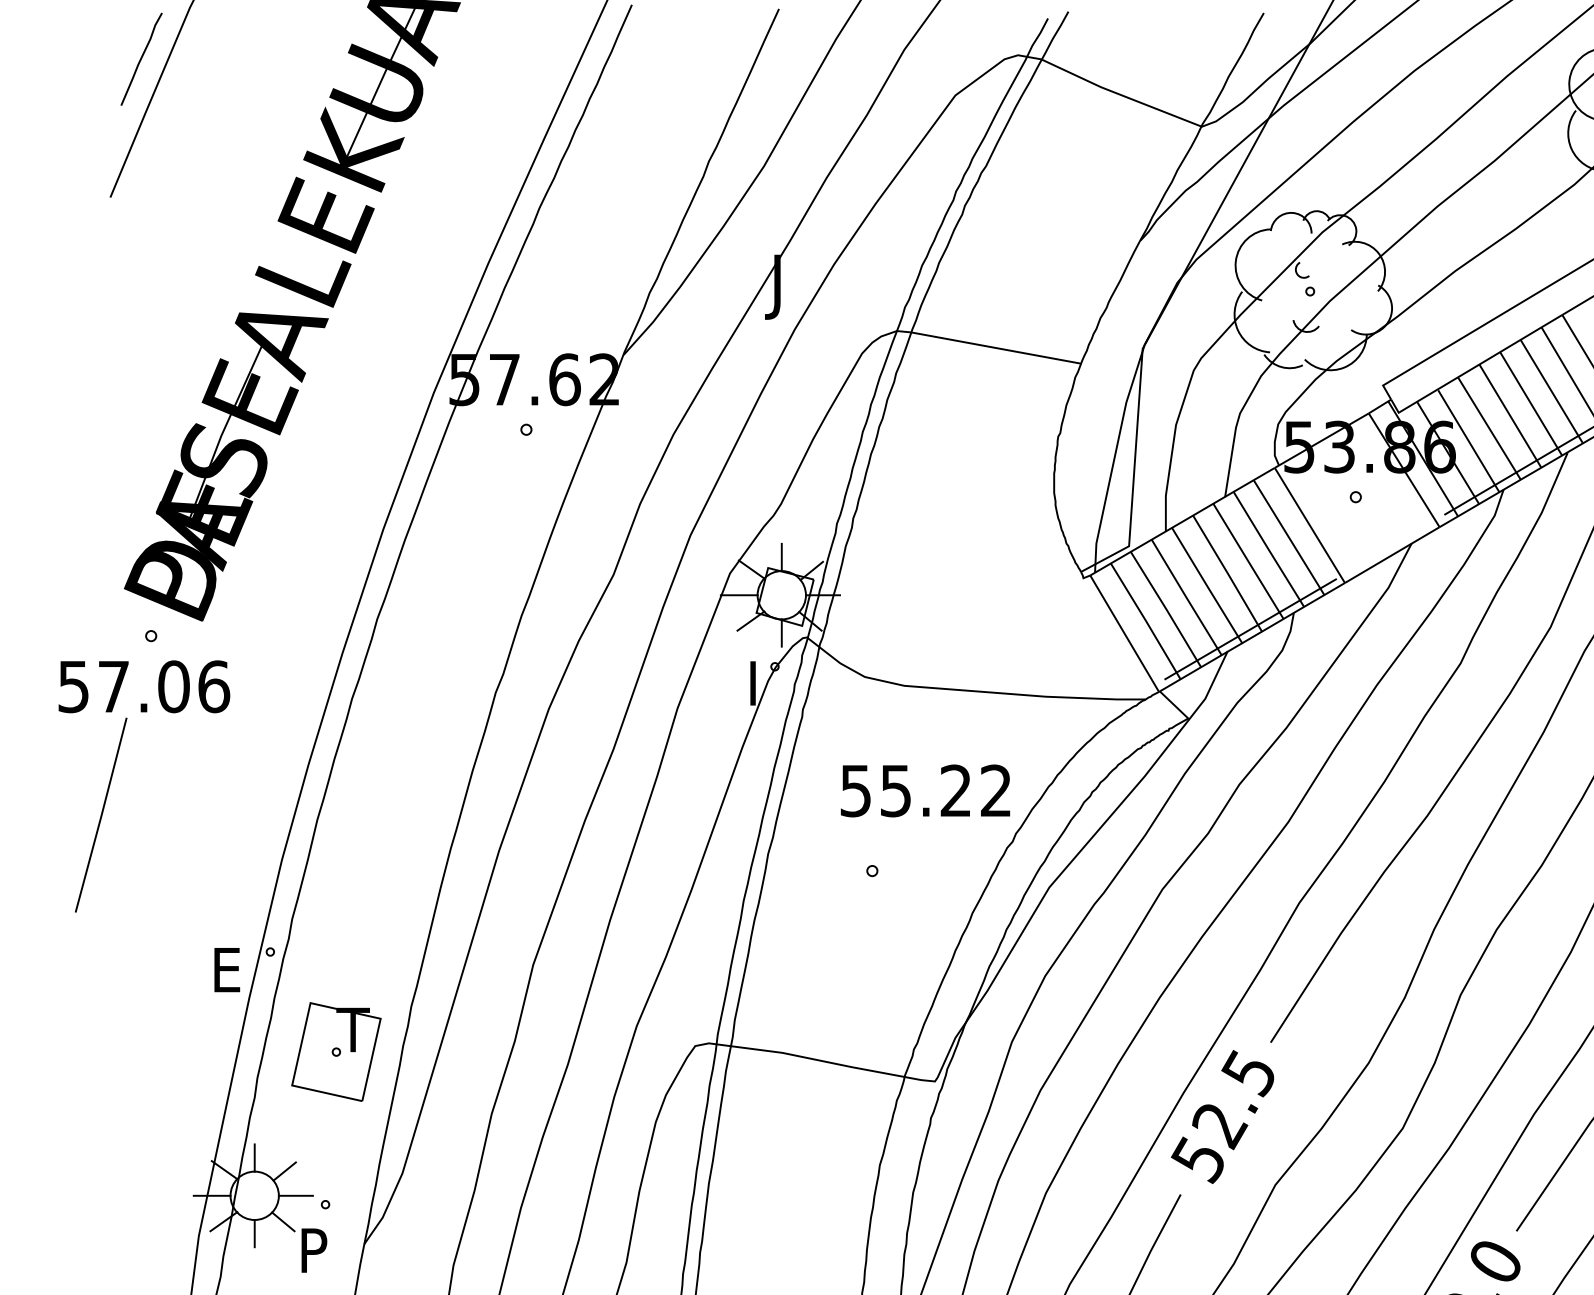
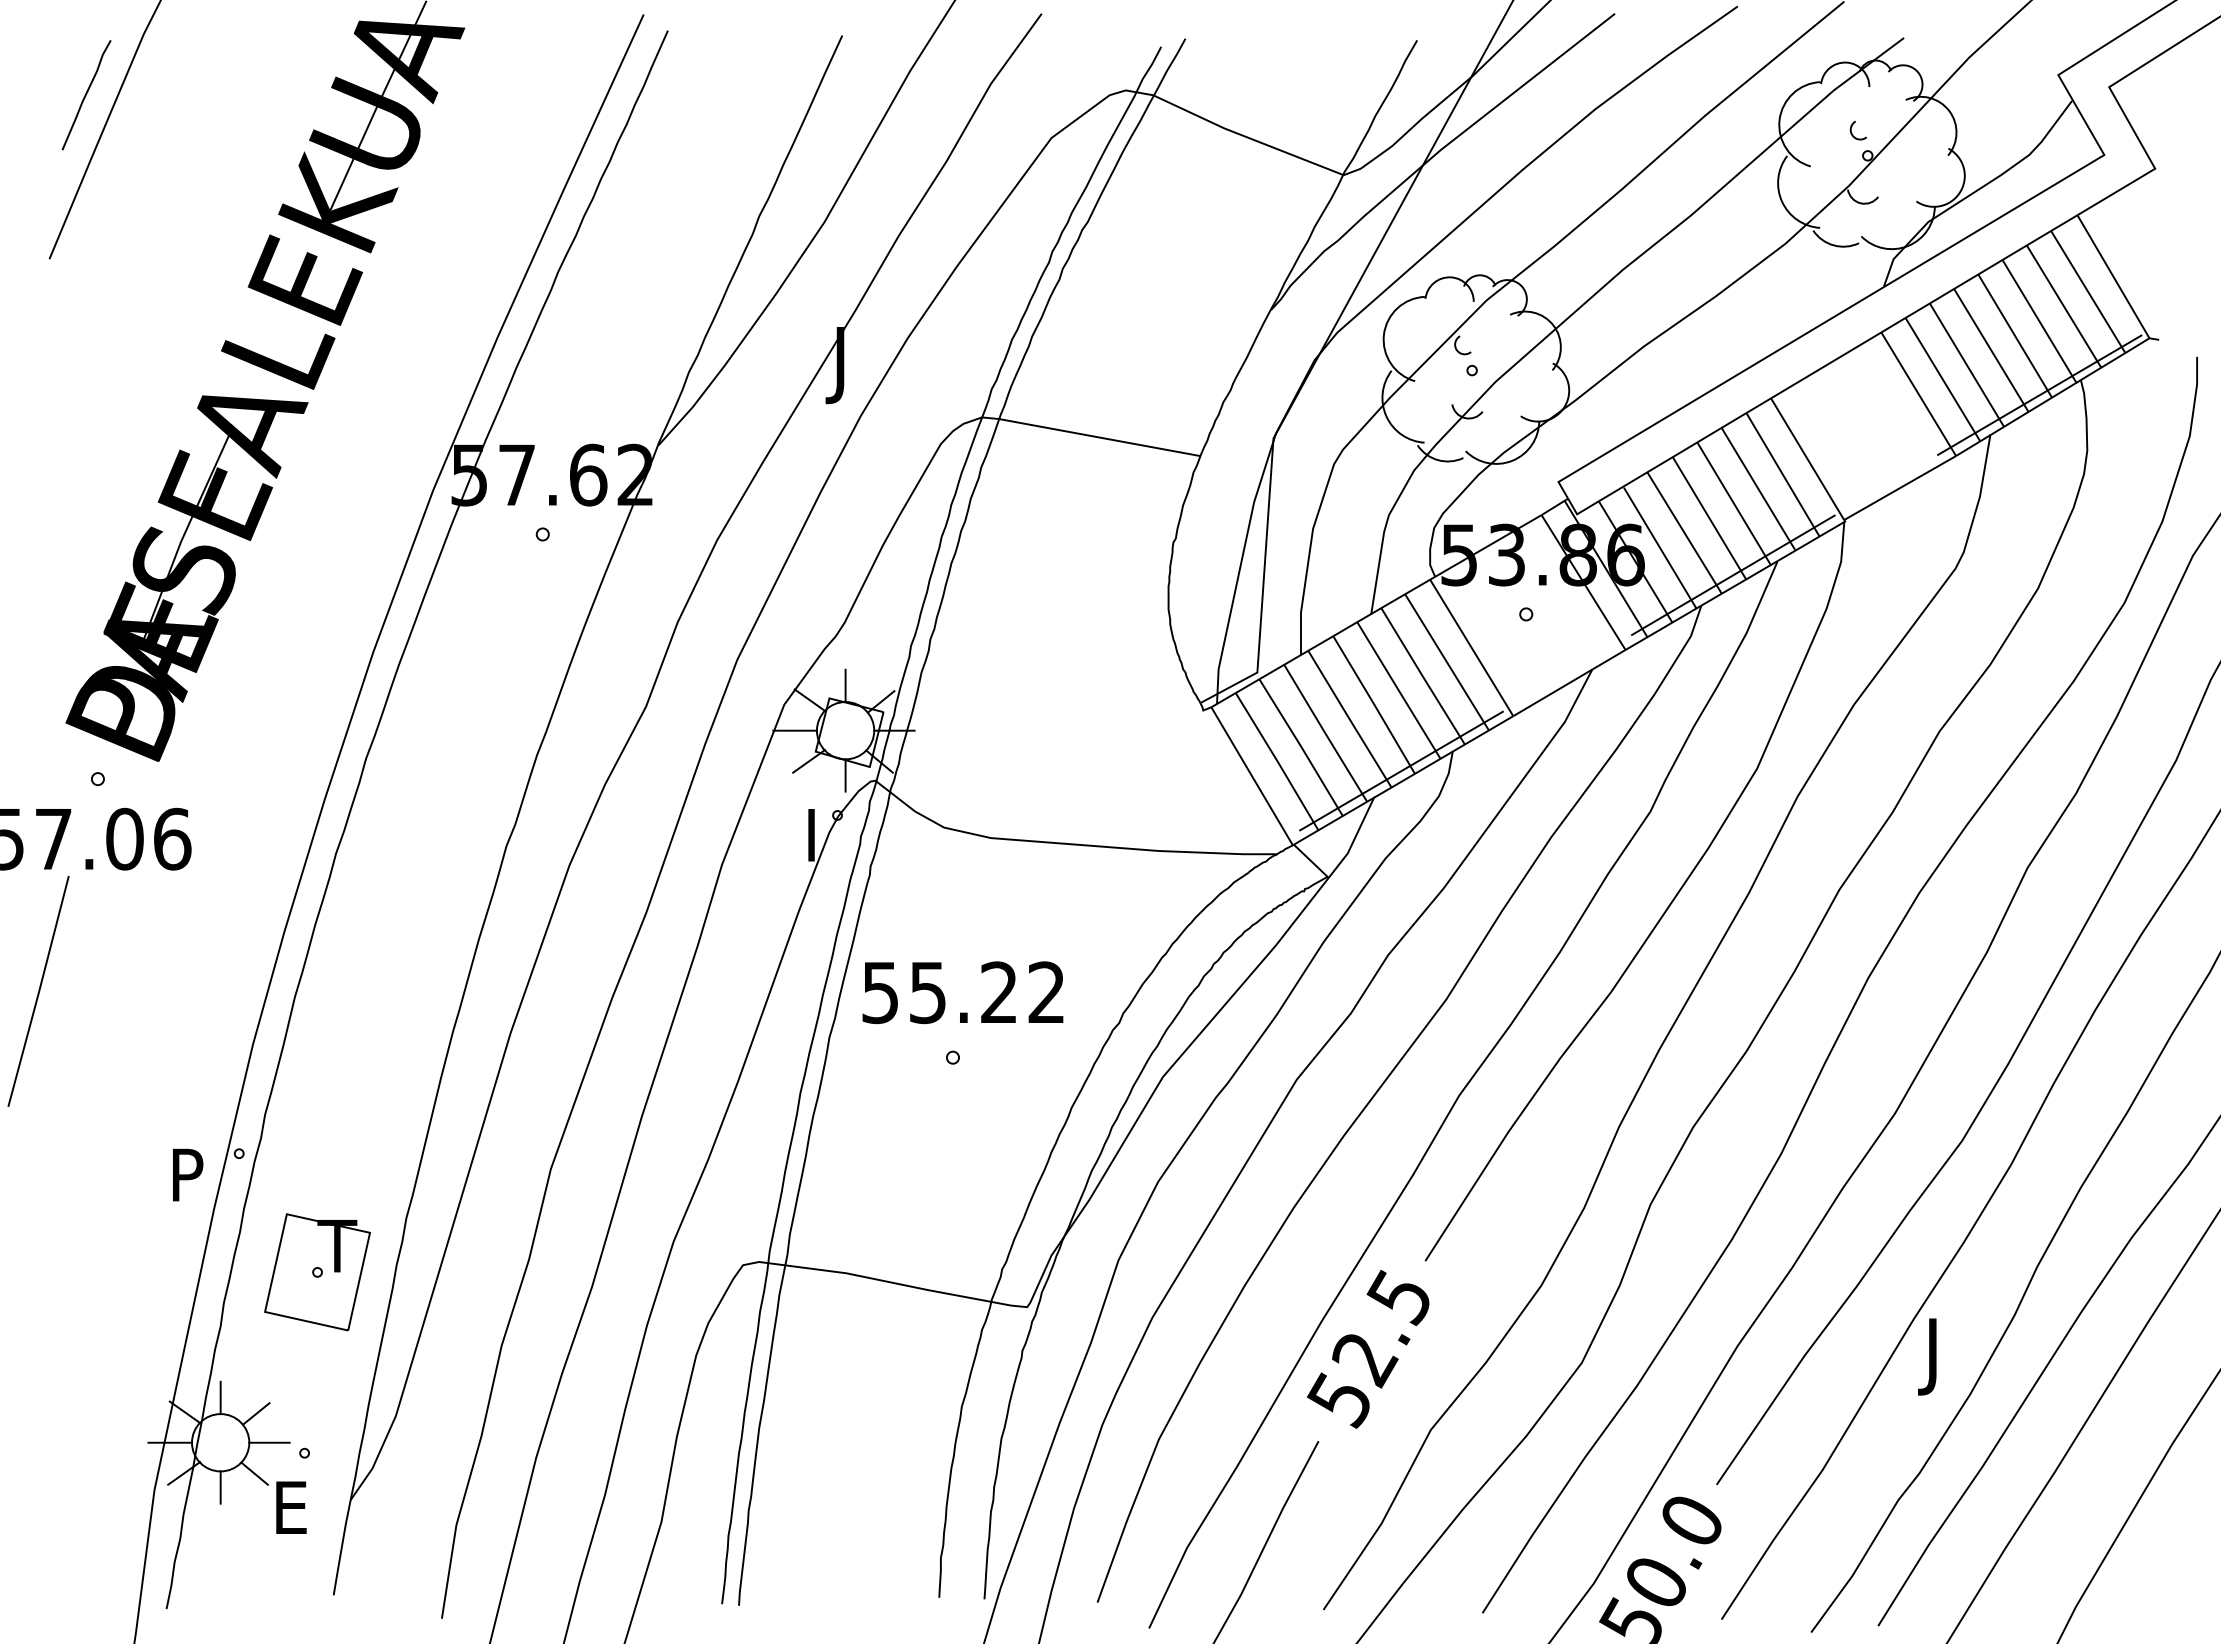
text: (925, 790) -> (962, 992), moved
text: (230, 969) -> (191, 1174), E -> P
text: (316, 1250) -> (294, 1507), P -> E

